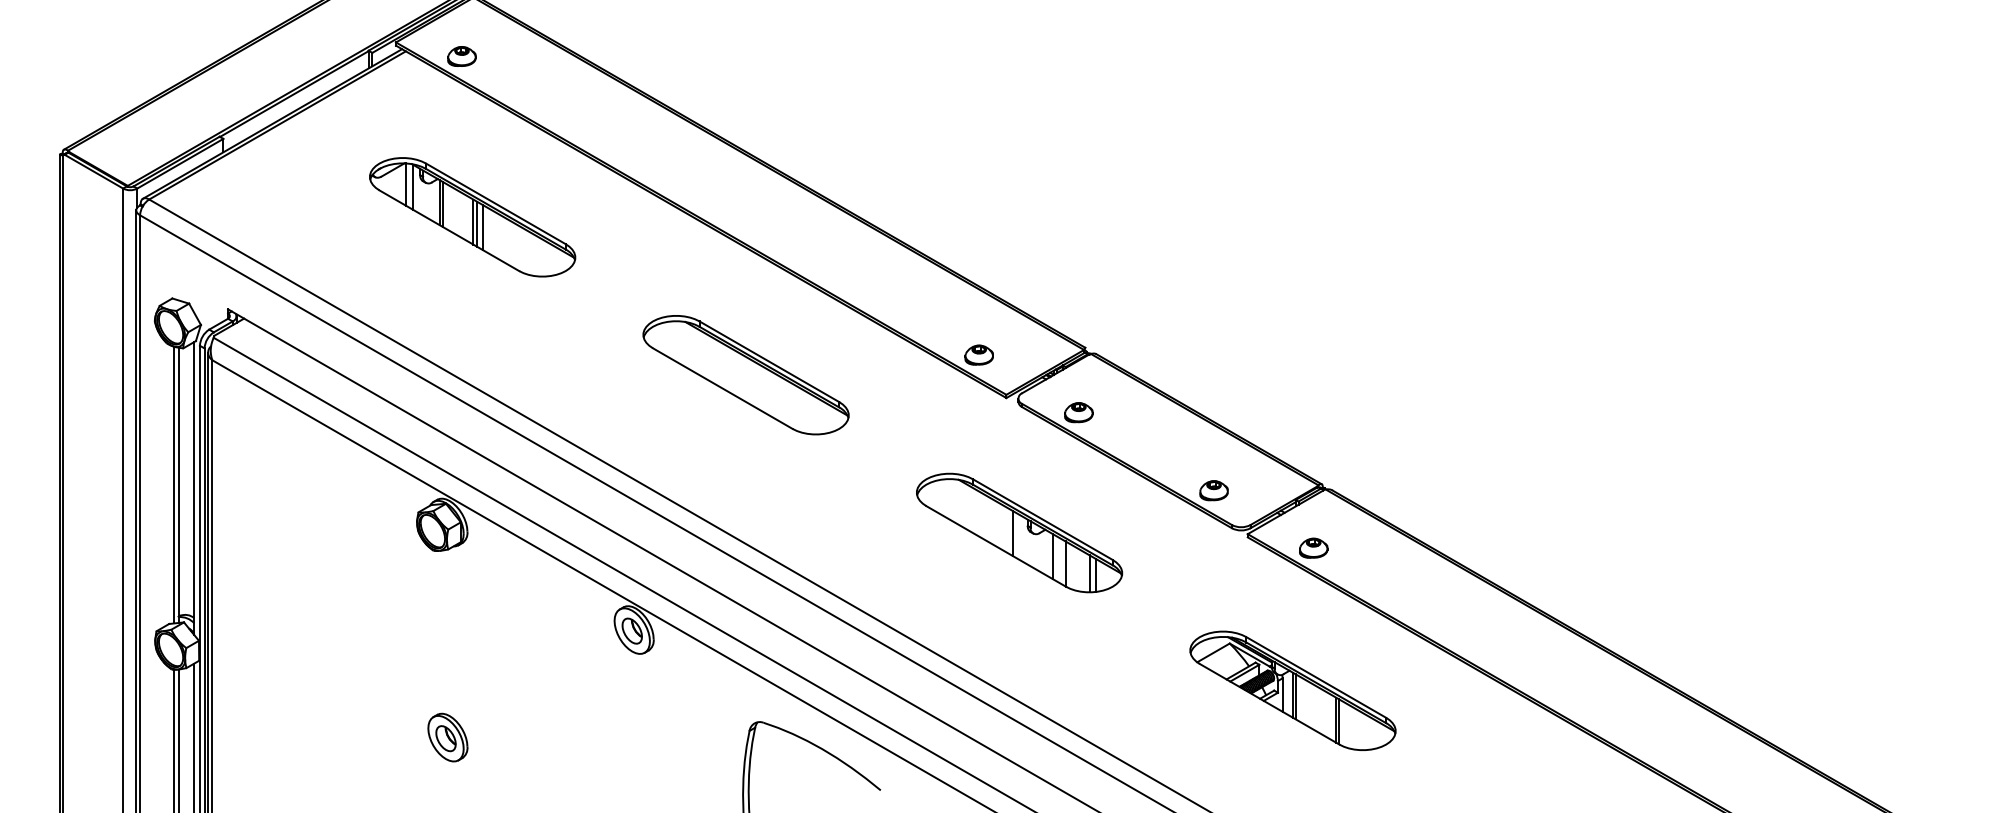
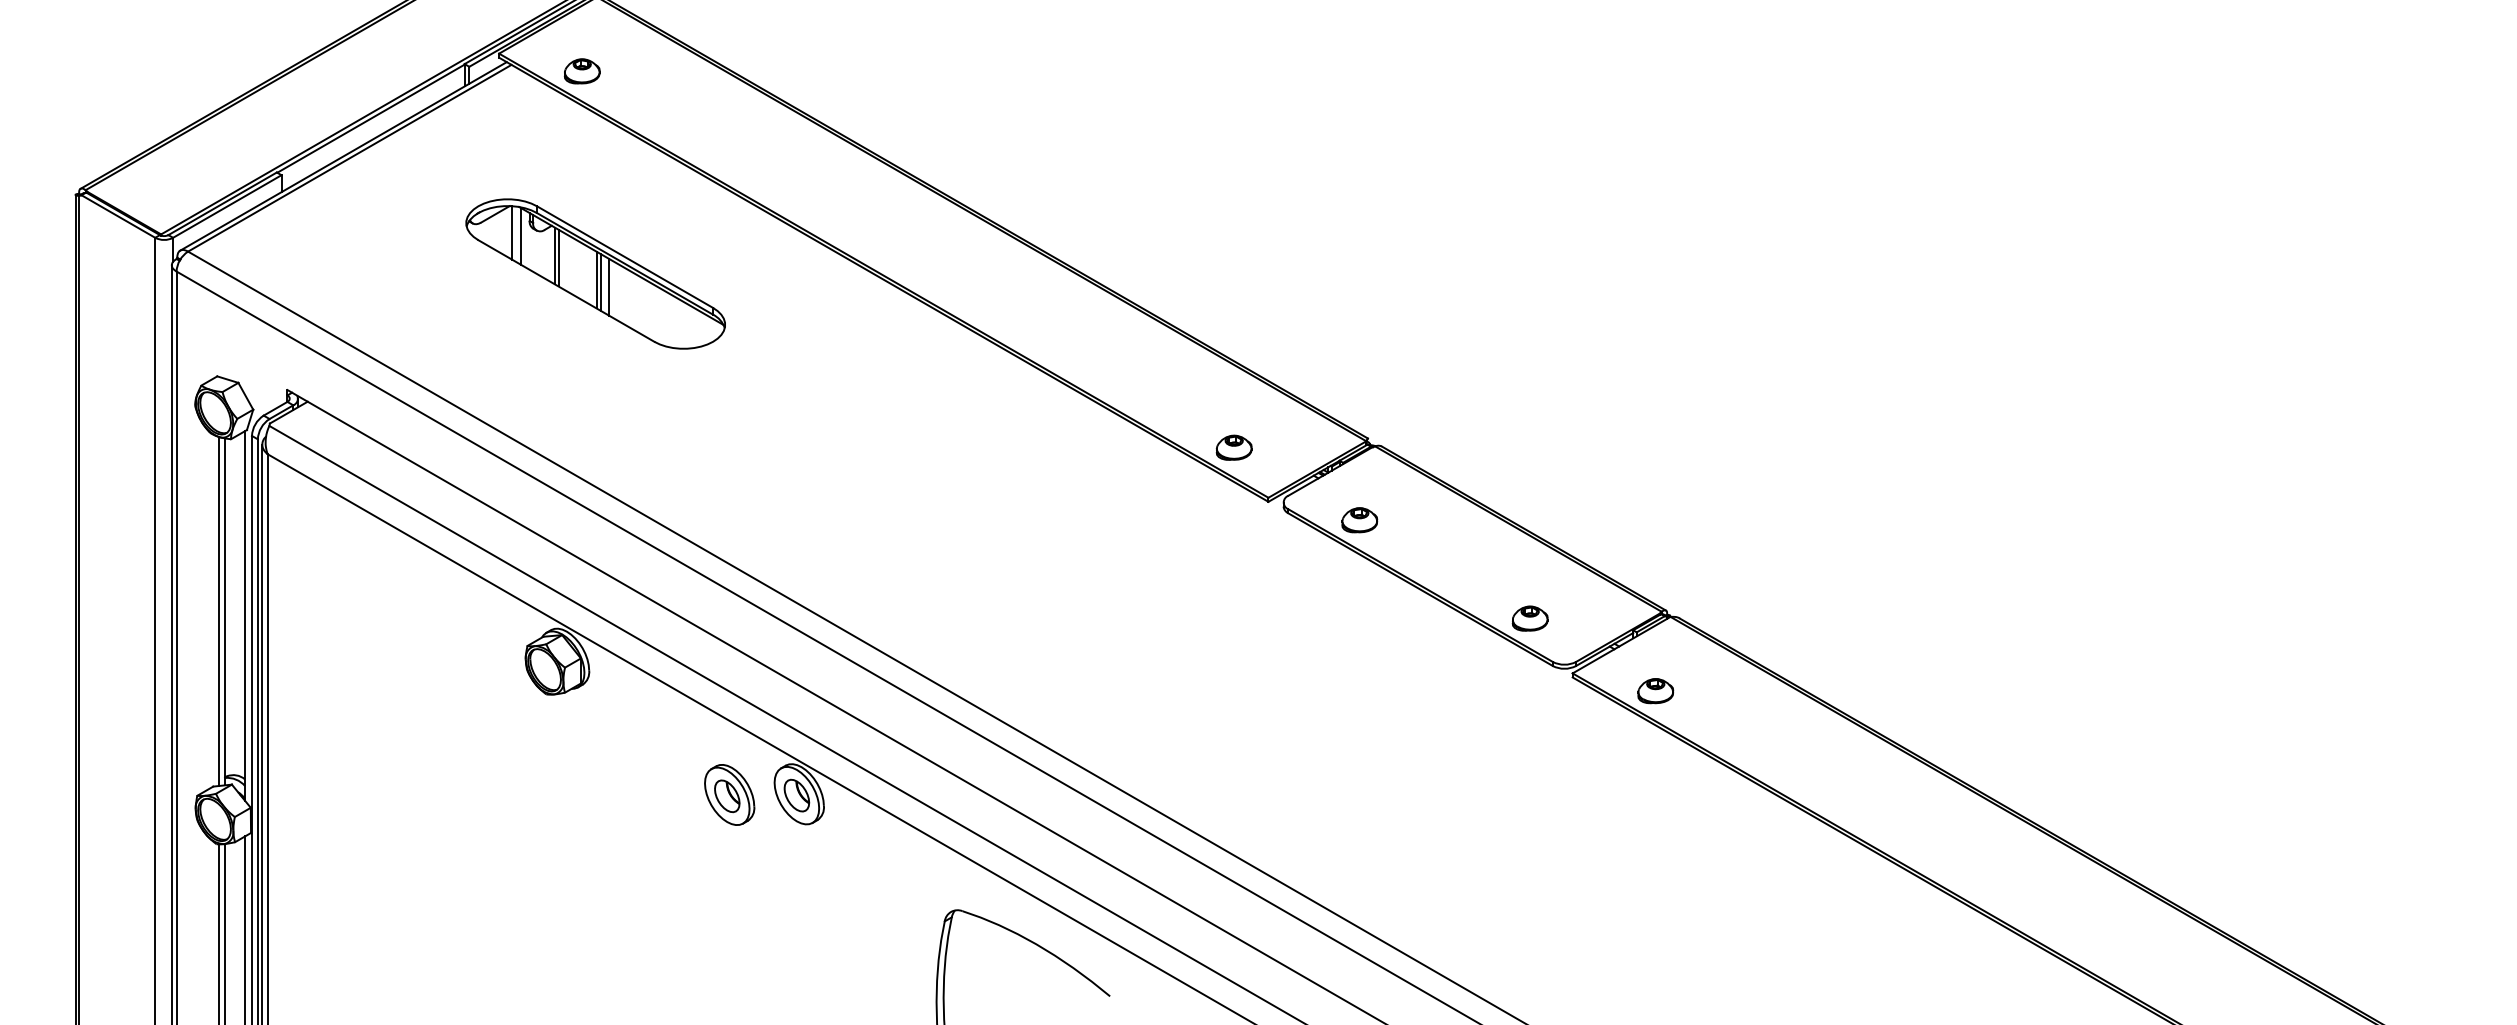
part: (745, 375) -> (939, 473), removed
part: (1019, 532) -> (1284, 671), removed
part: (1292, 690) -> (1629, 870), removed
part: (447, 737) -> (729, 794), moved

